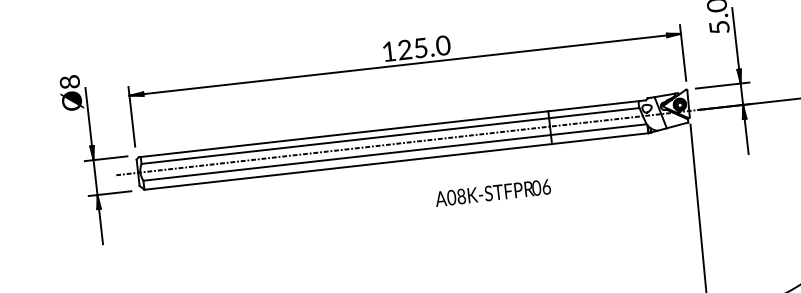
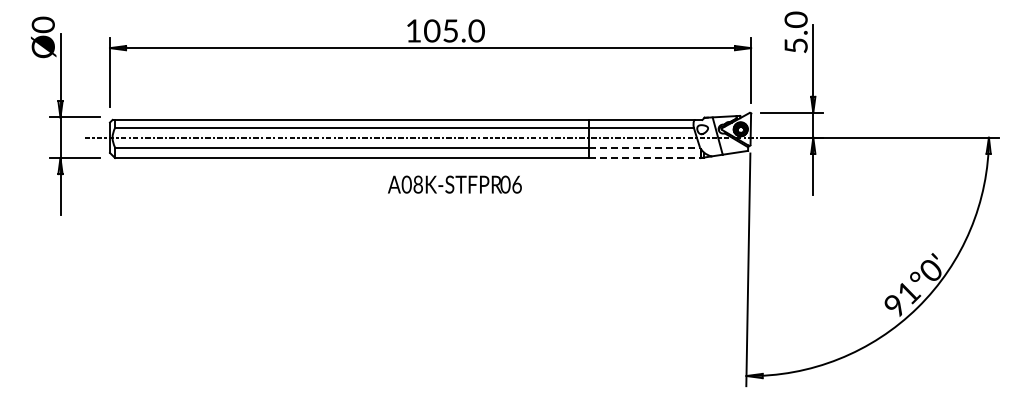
text: (405, 50) -> (432, 31), 125.0 -> 105.0
text: (70, 81) -> (43, 24), Ø8 -> Ø0
line: (598, 129) -> (644, 147), solid -> dashed
line: (599, 139) -> (644, 158), solid -> dashed
text: (492, 192) -> (454, 184), moved

